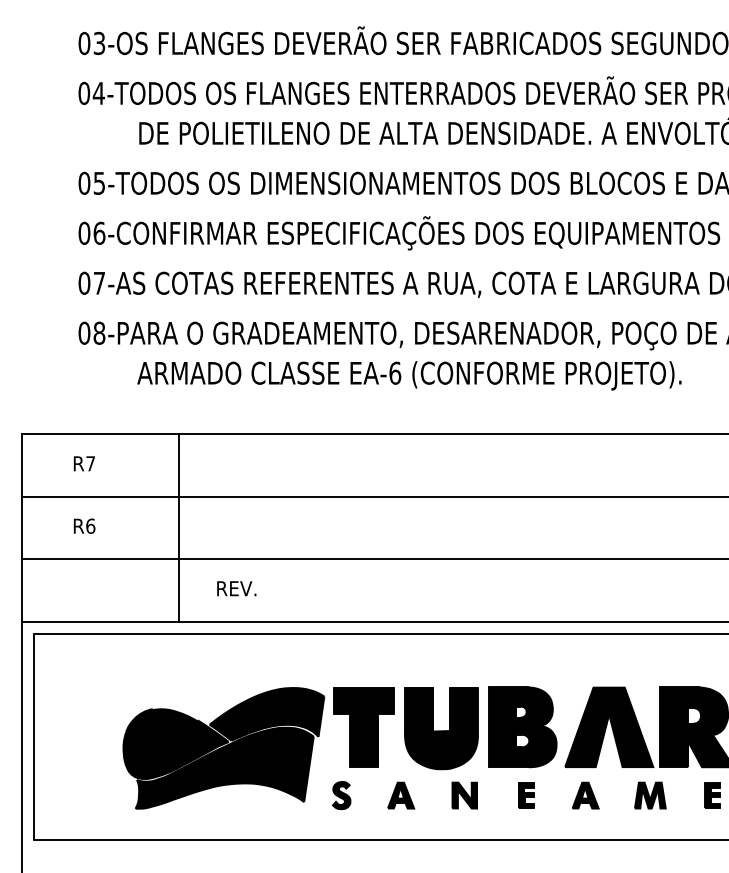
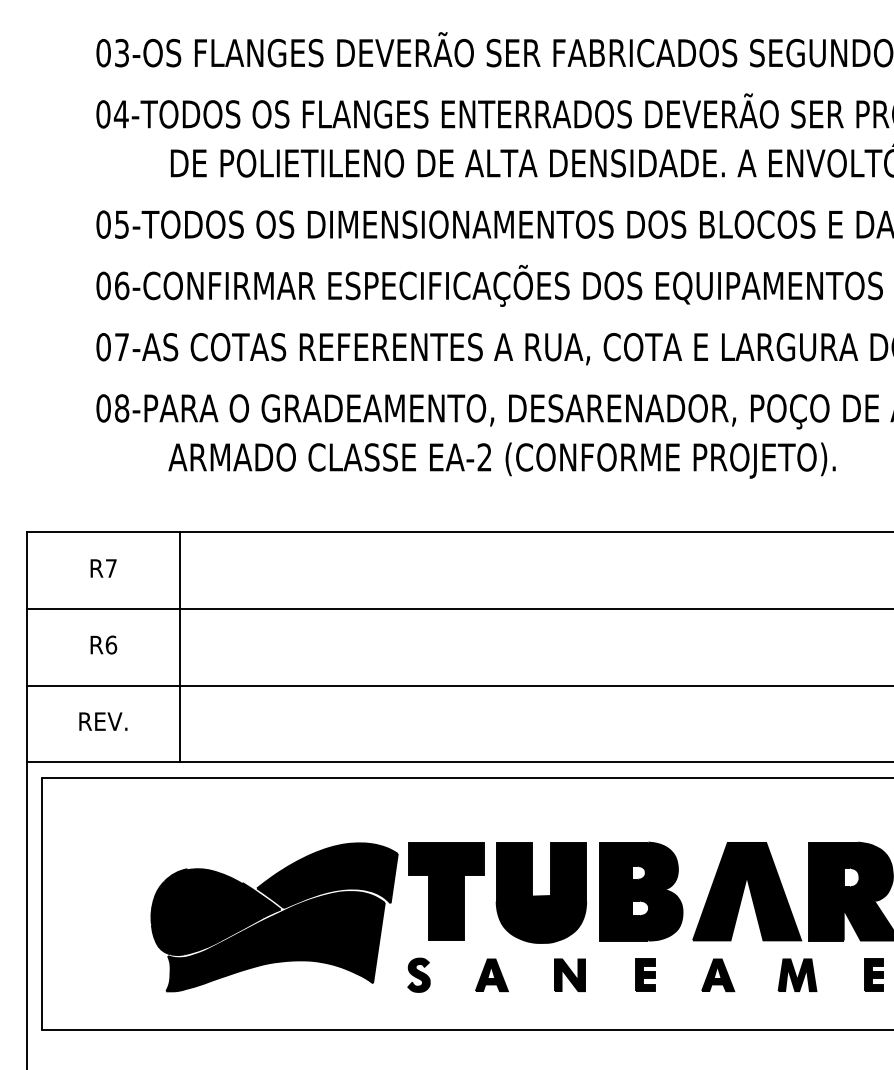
text: (395, 373) -> (484, 457), EA-6 -> EA-2
line: (179, 528) -> (180, 647), moved
text: (236, 588) -> (103, 721), moved

